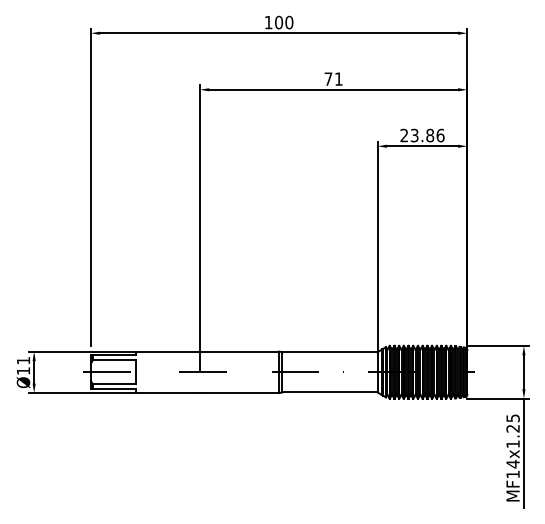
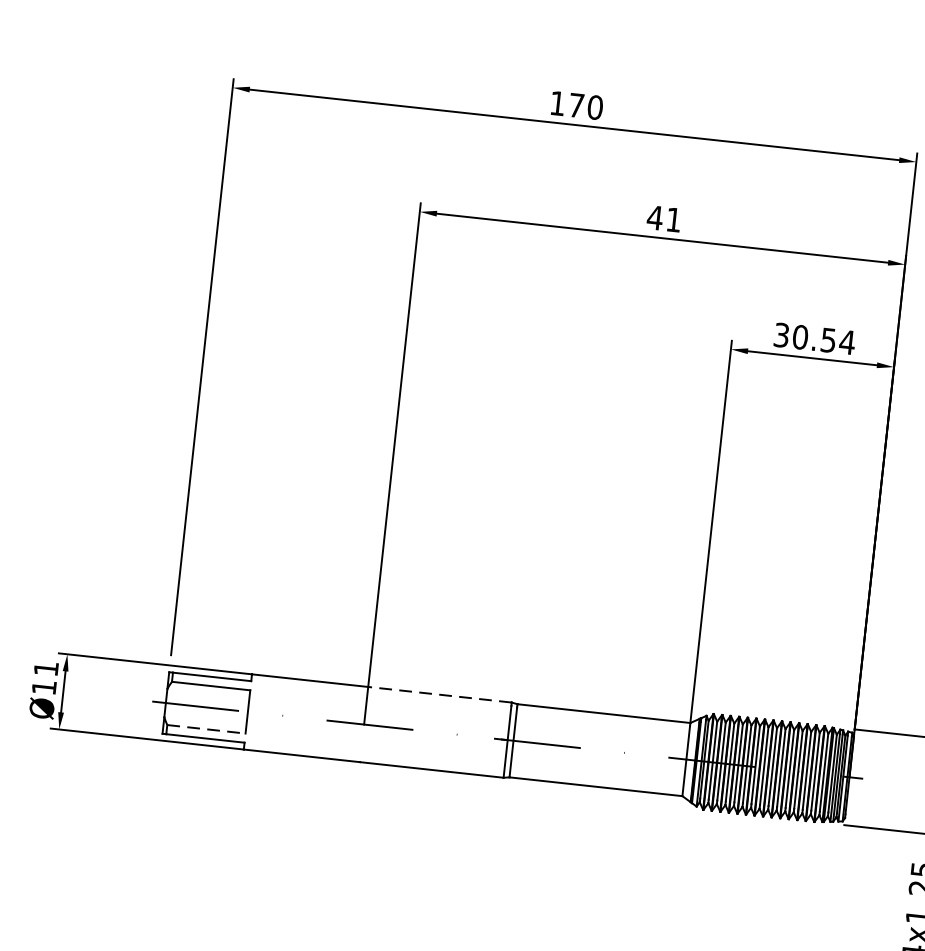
text: (279, 22) -> (577, 105), 100 -> 170
text: (328, 78) -> (655, 216), 71 -> 41
text: (422, 135) -> (814, 338), 23.86 -> 30.54
line: (239, 351) -> (440, 694), solid -> dashed
line: (114, 384) -> (206, 729), solid -> dashed

